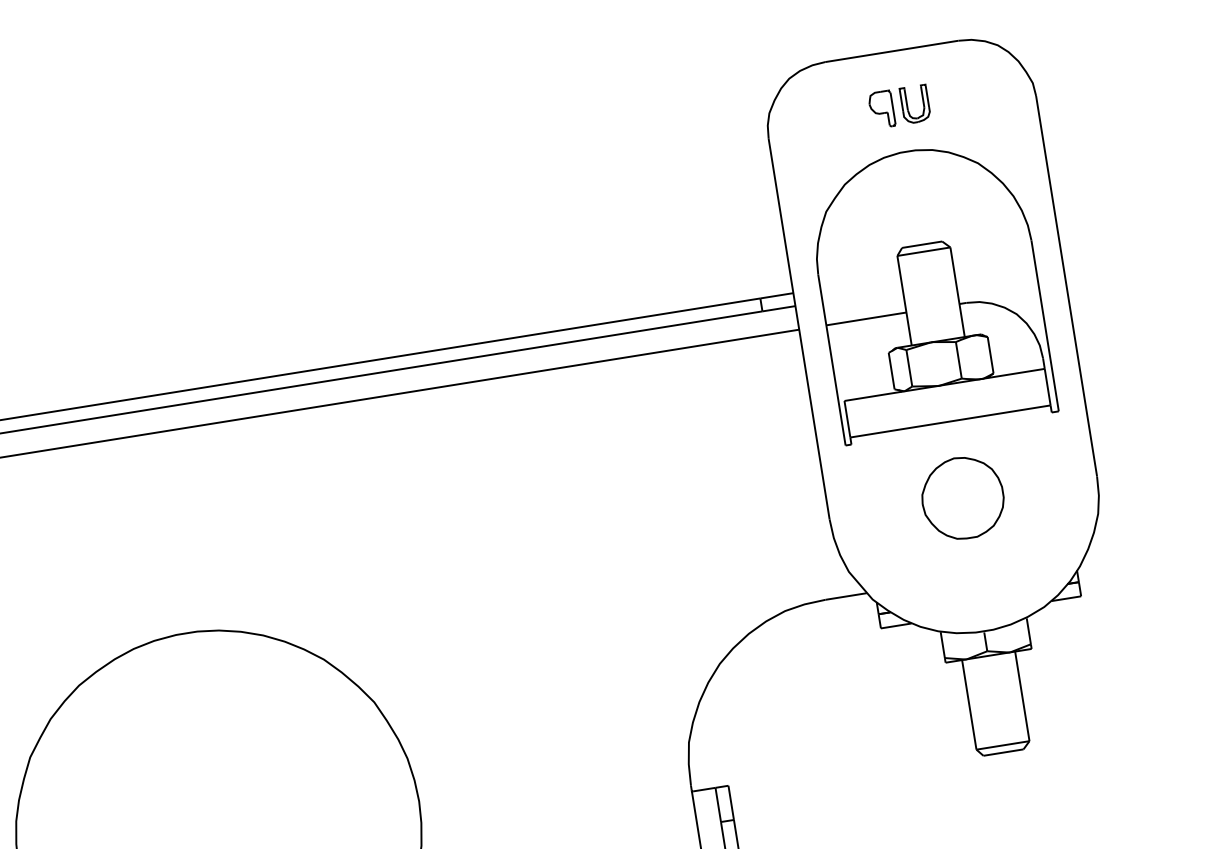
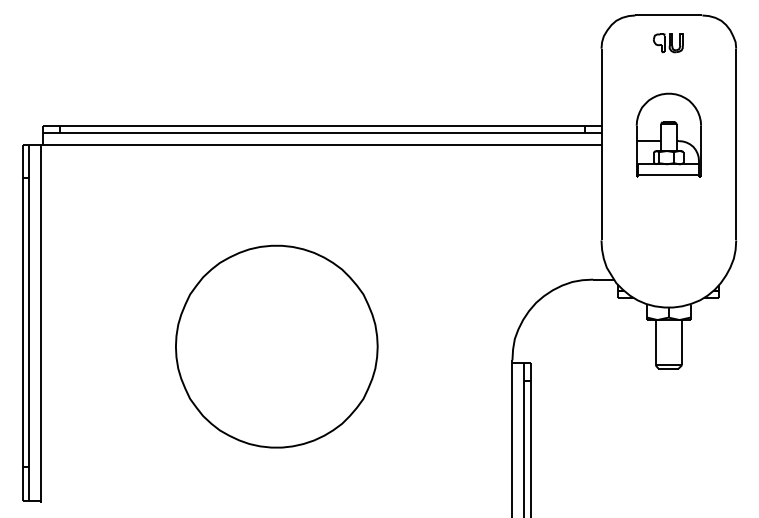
part: (929, 289) -> (668, 135), size x0.6
part: (962, 498) -> (668, 240), removed

